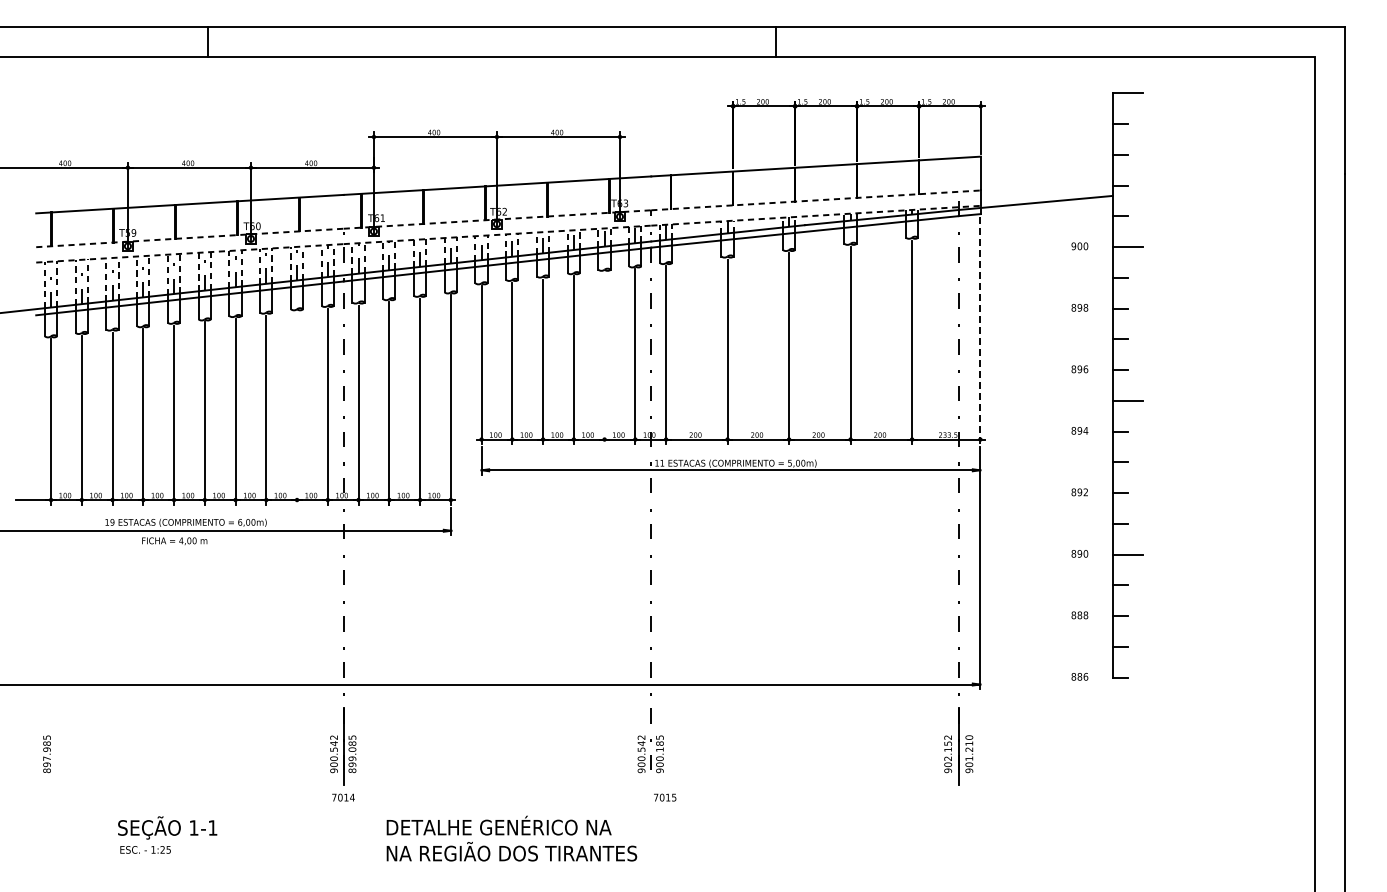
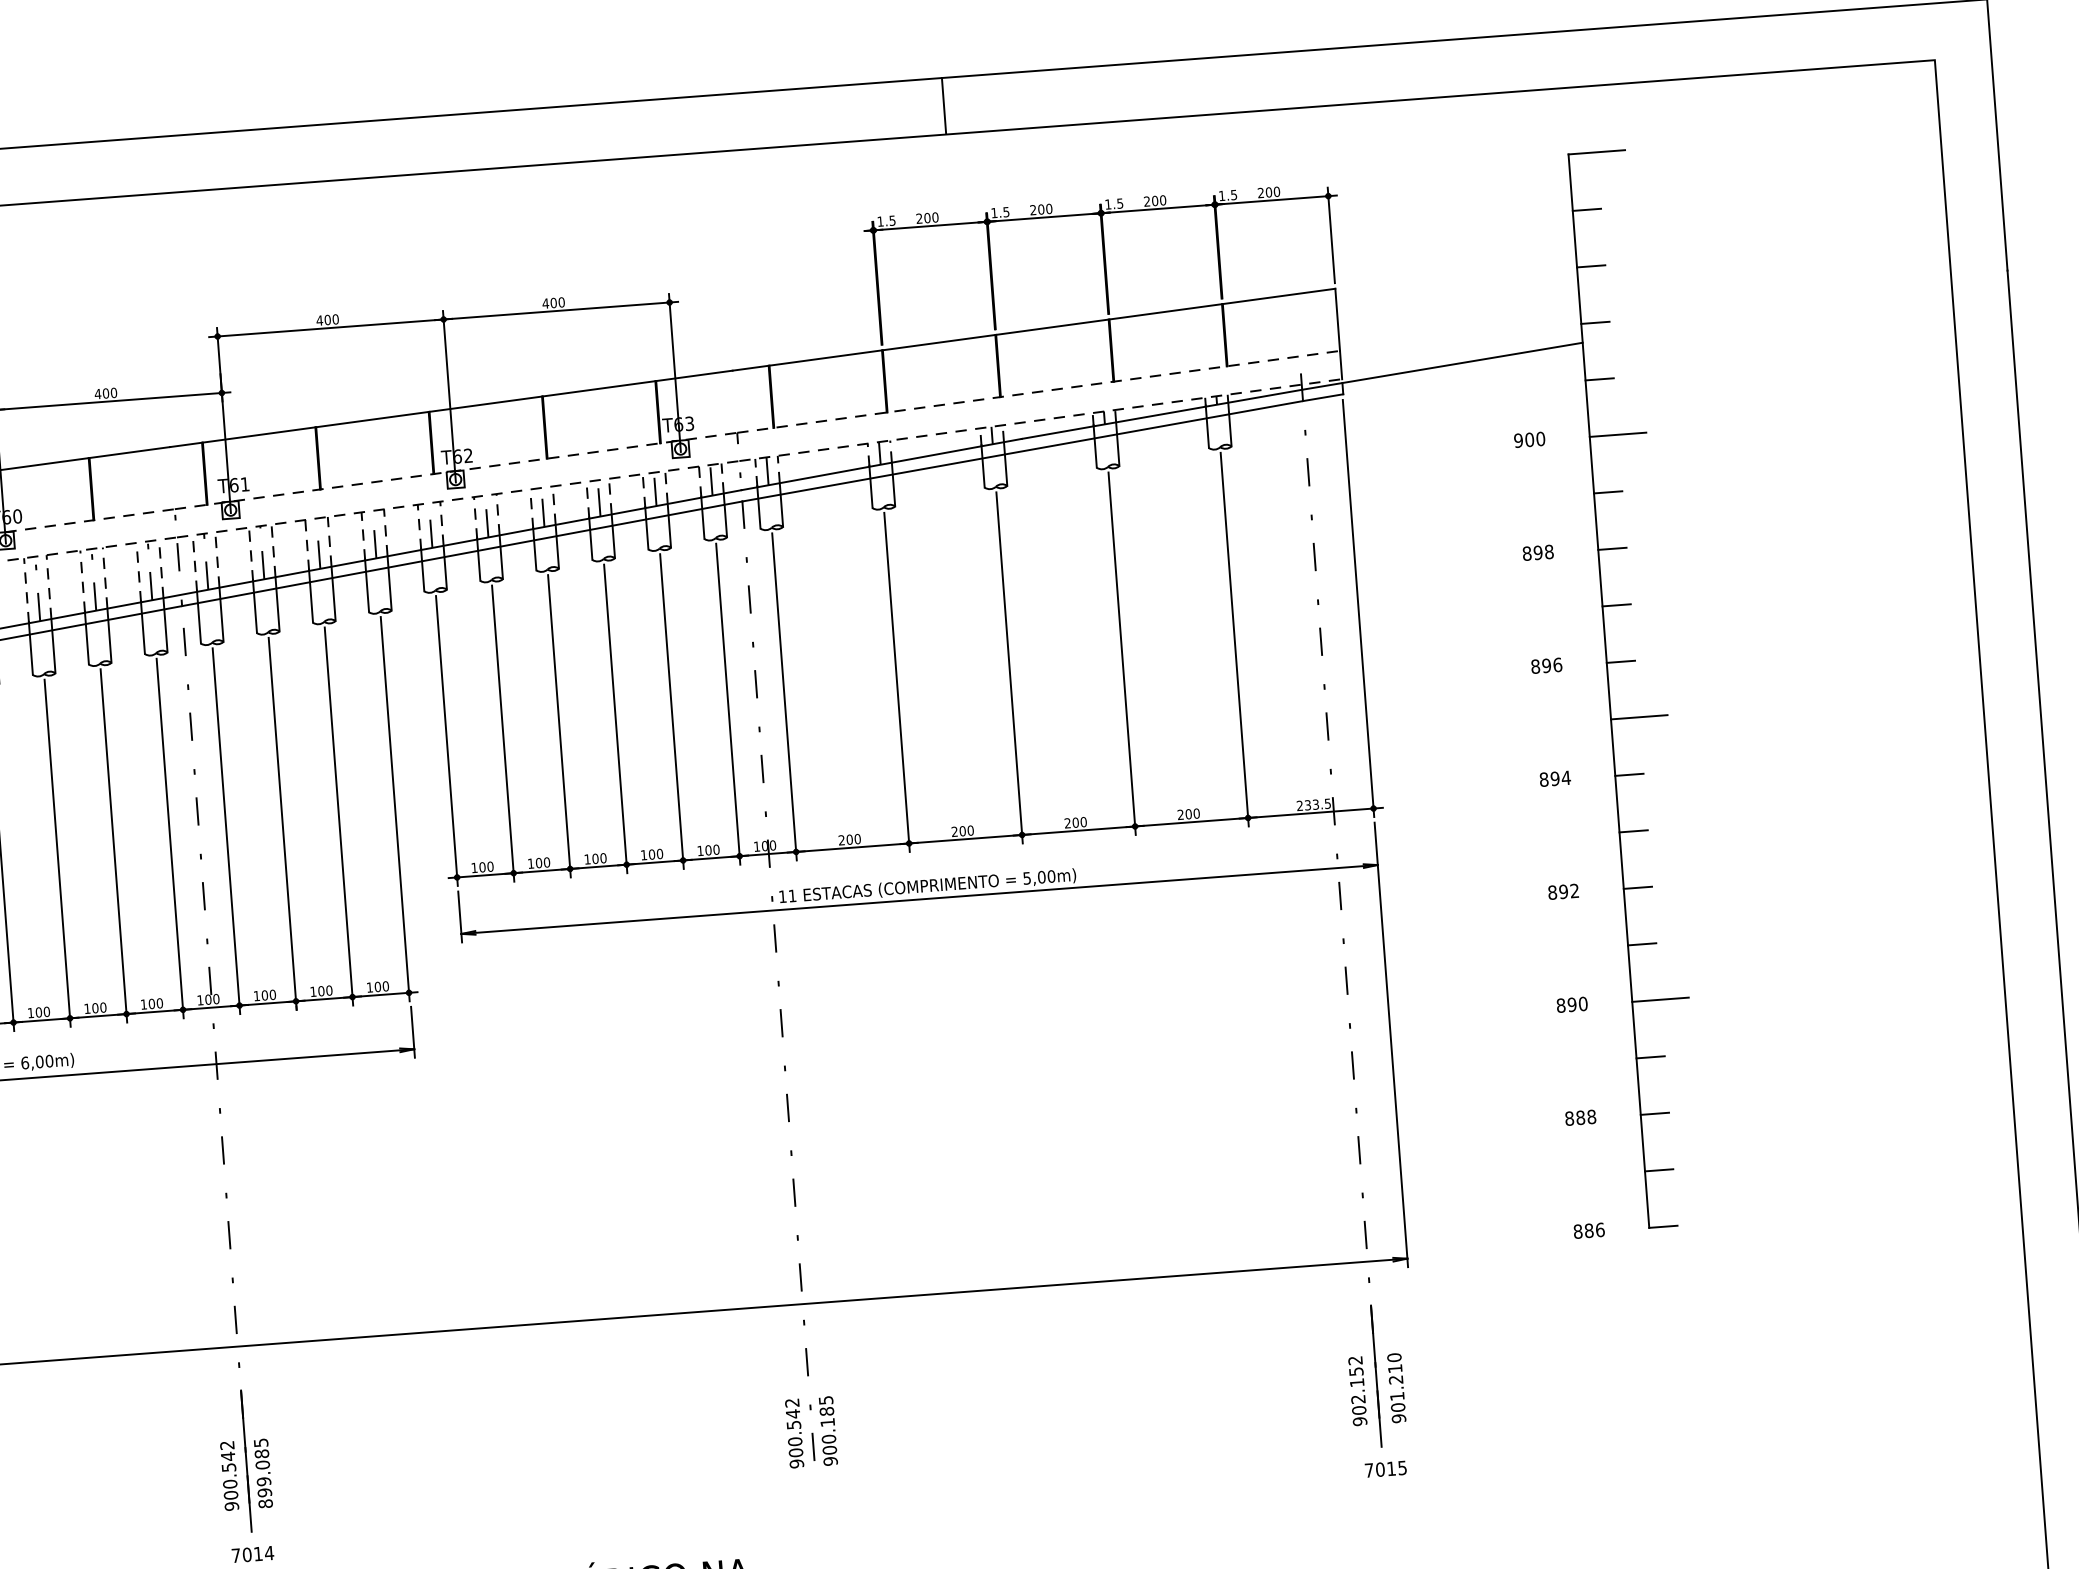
line: (980, 331) -> (1358, 610), dashed -> solid
line: (604, 358) -> (671, 711), added
line: (297, 408) -> (114, 845), added
text: (665, 797) -> (1386, 1468), moved

